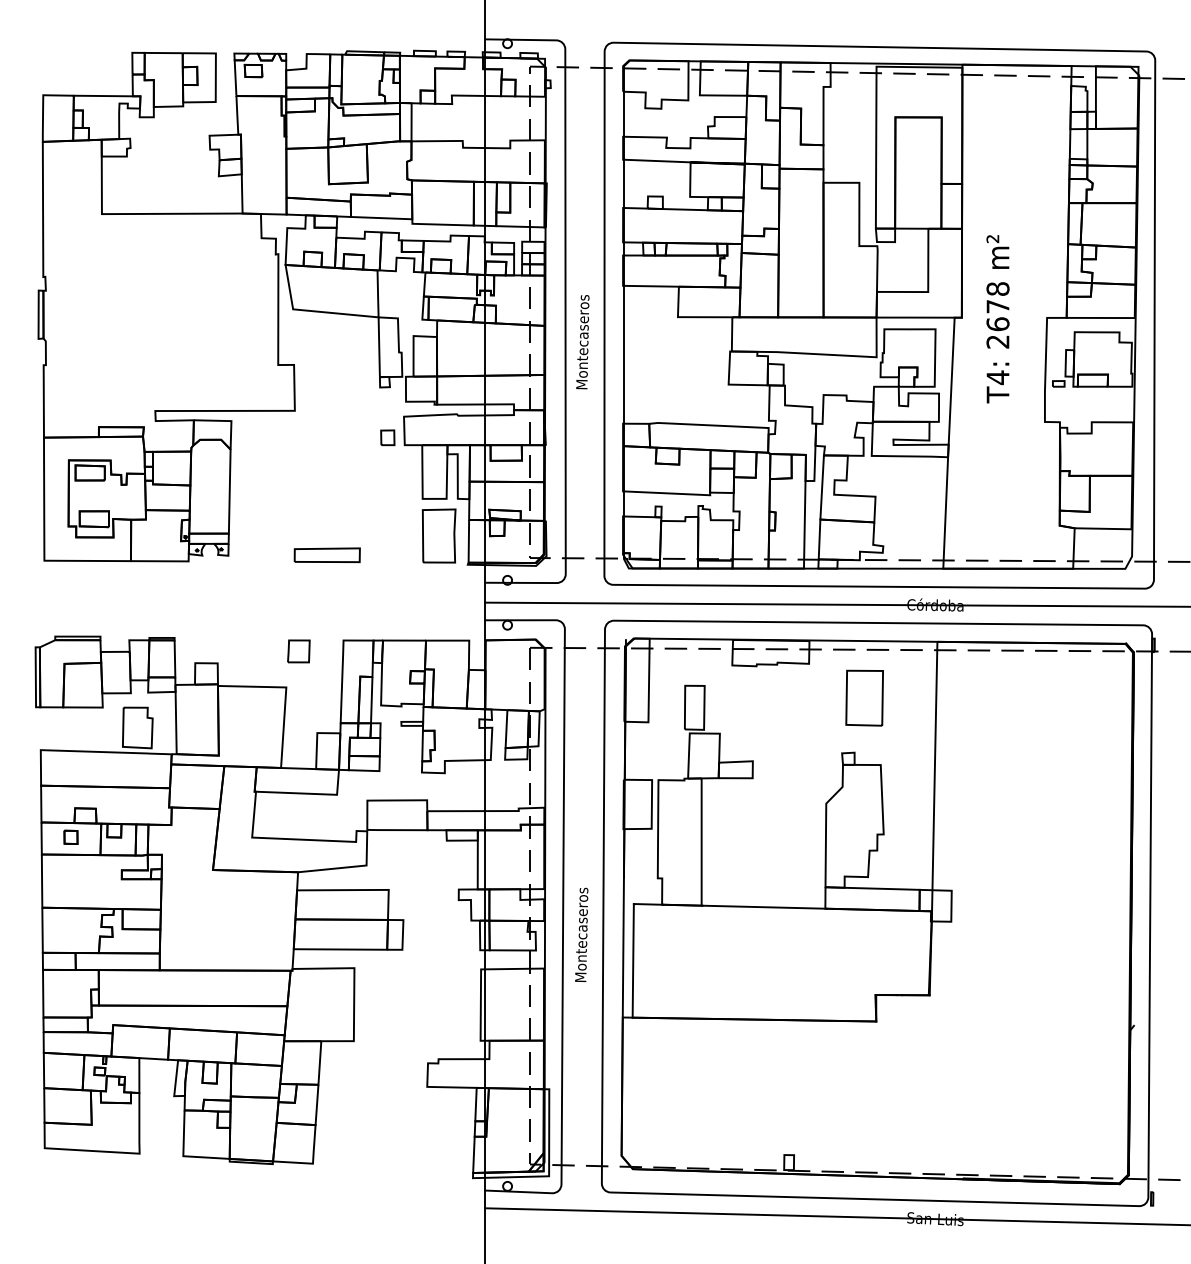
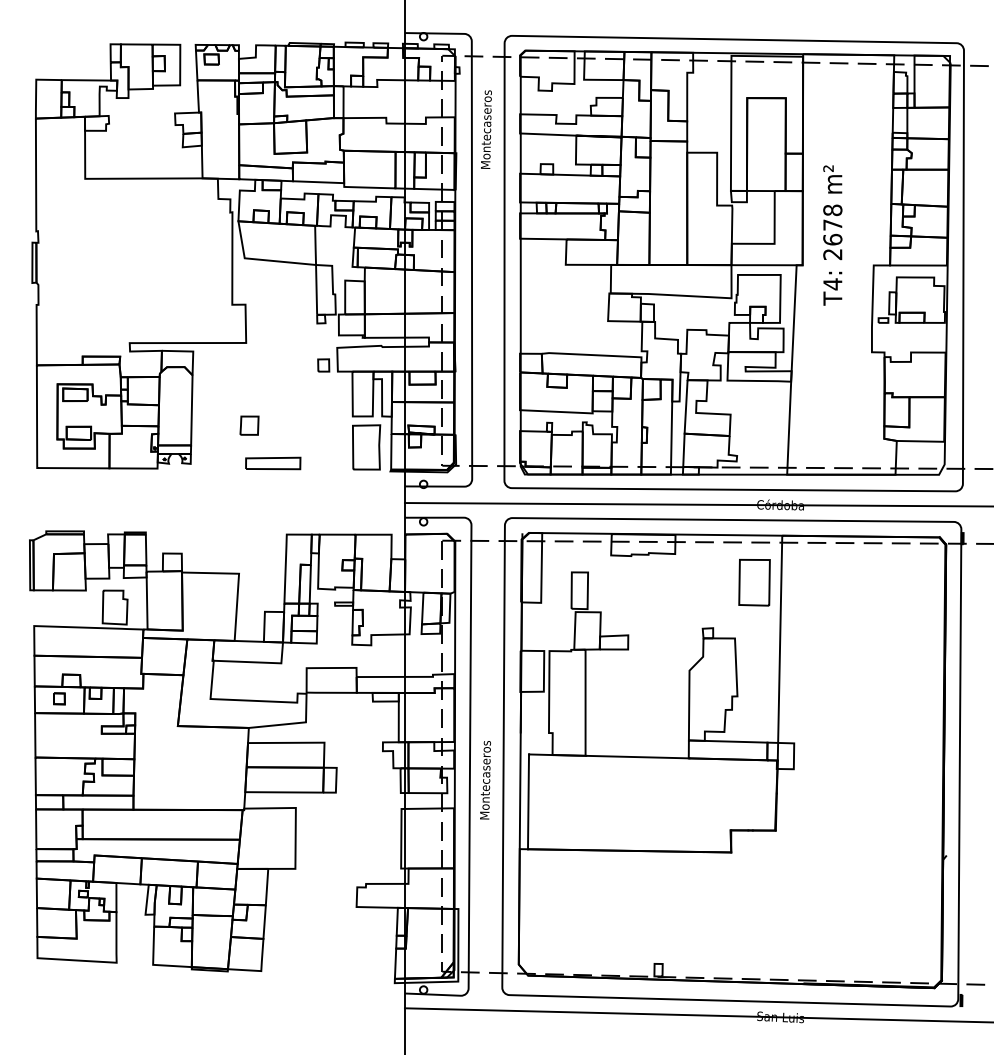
text: (997, 319) -> (832, 235), moved
text: (582, 341) -> (486, 129), moved
part: (298, 651) -> (249, 425), moved
part: (864, 697) -> (754, 582), moved

